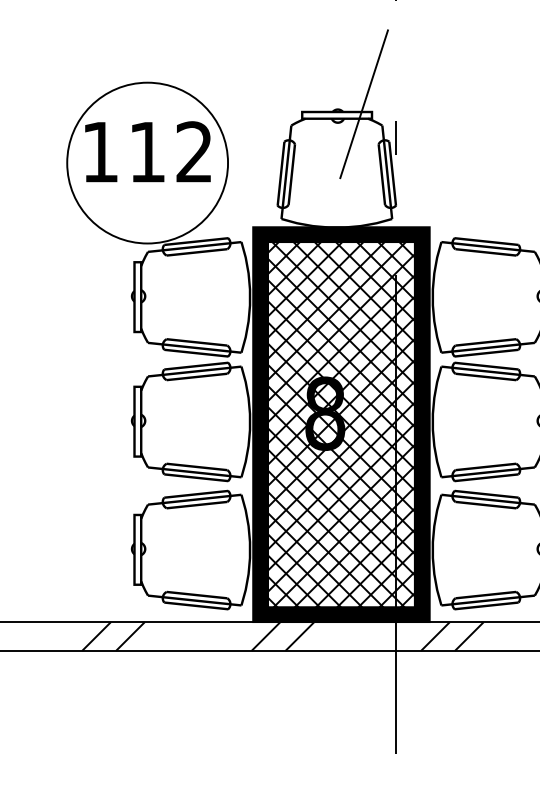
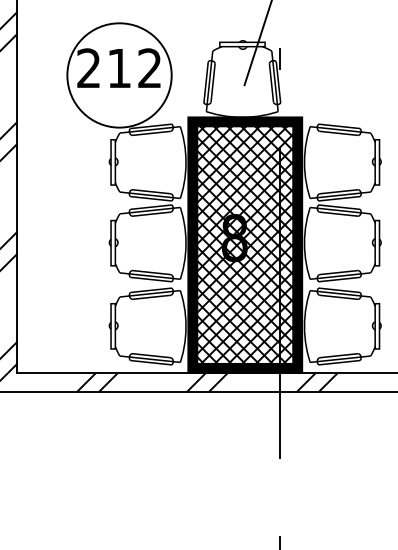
text: (99, 150) -> (88, 67), 112 -> 212

